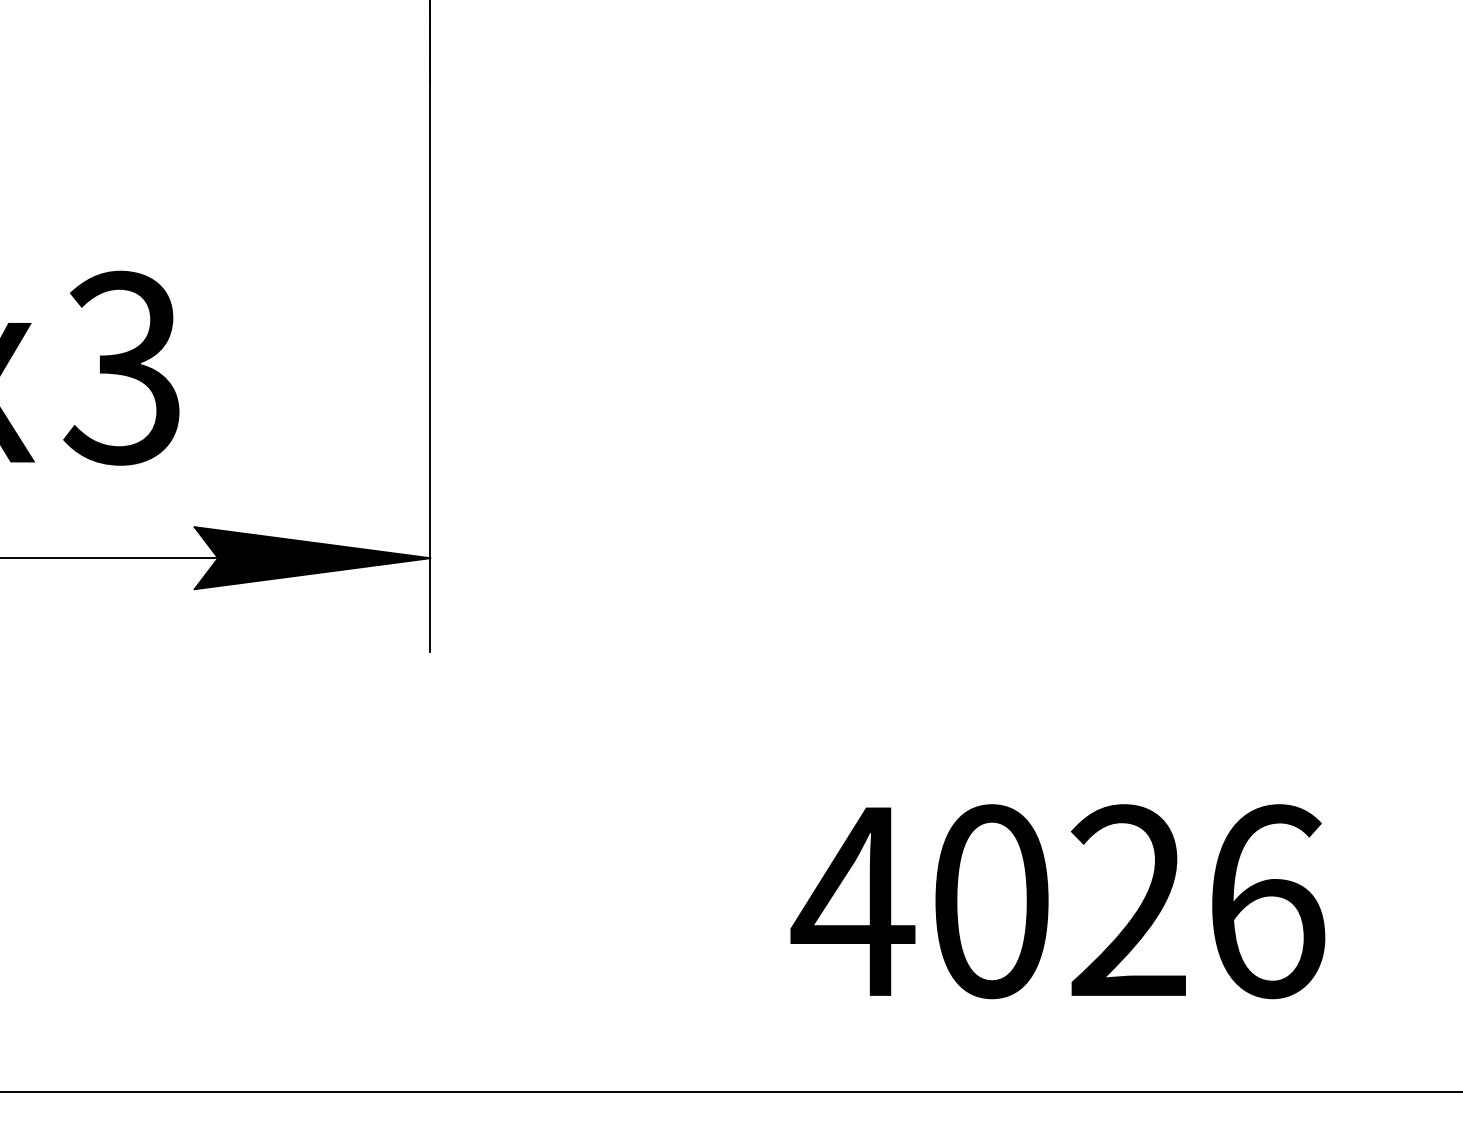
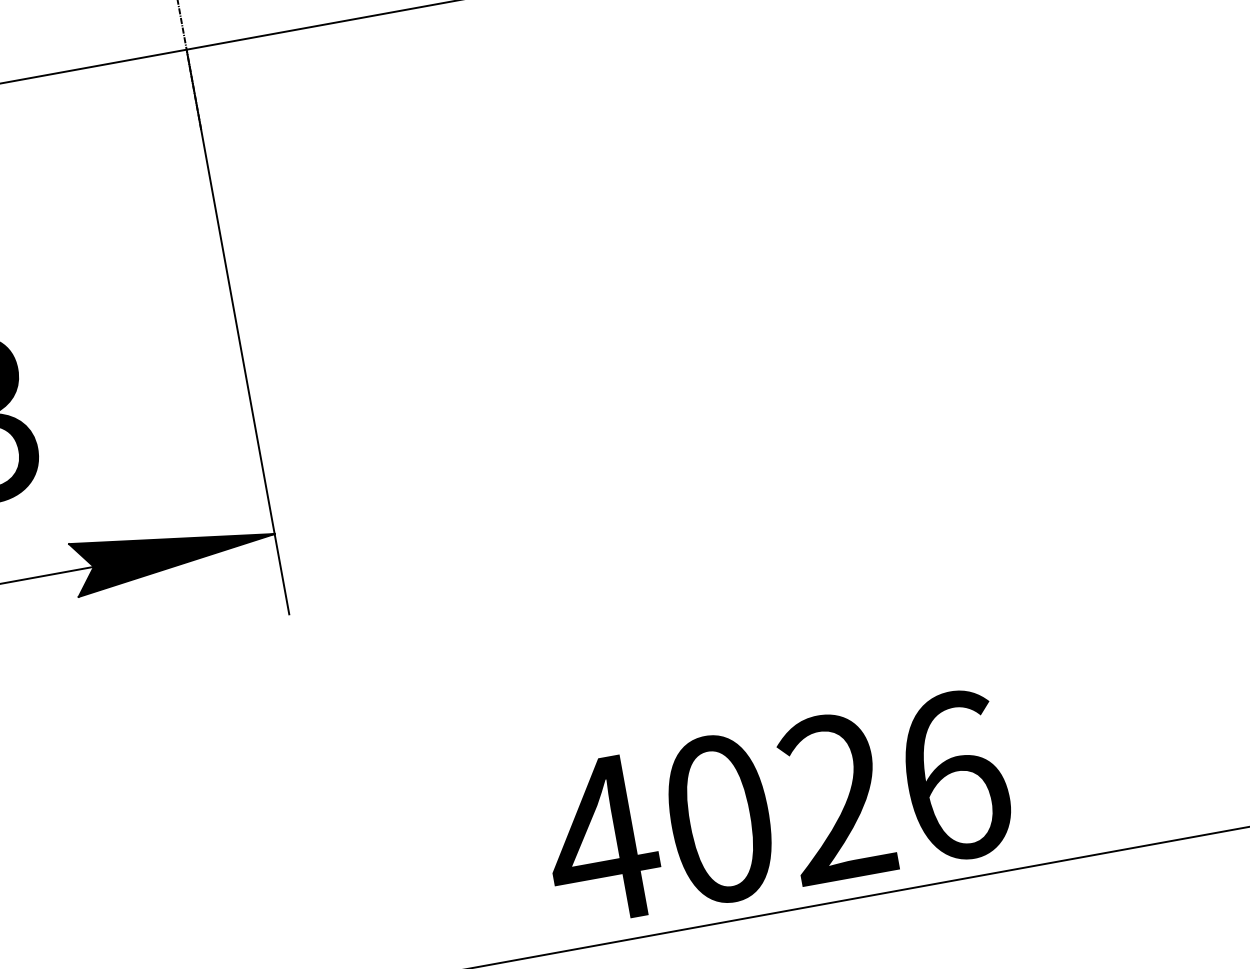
text: (1057, 901) -> (775, 808), moved

